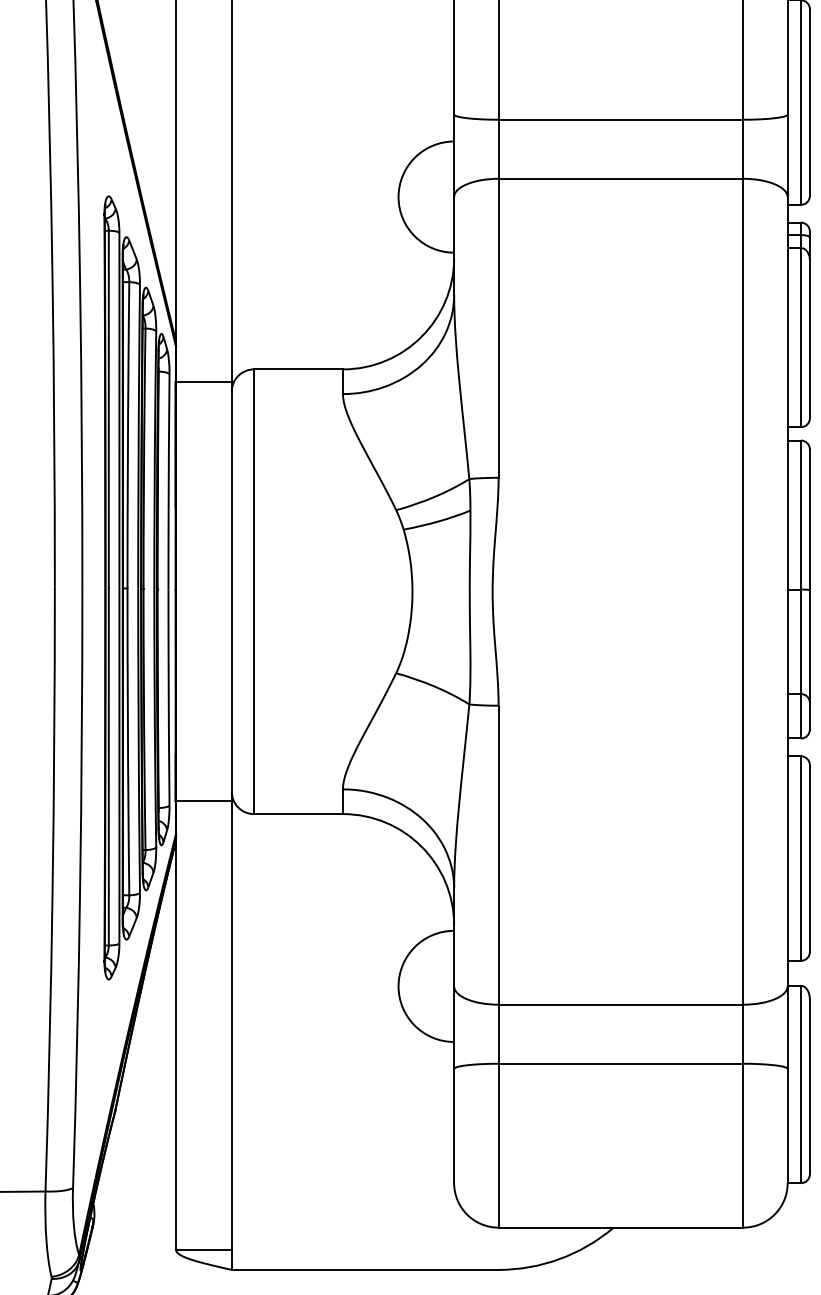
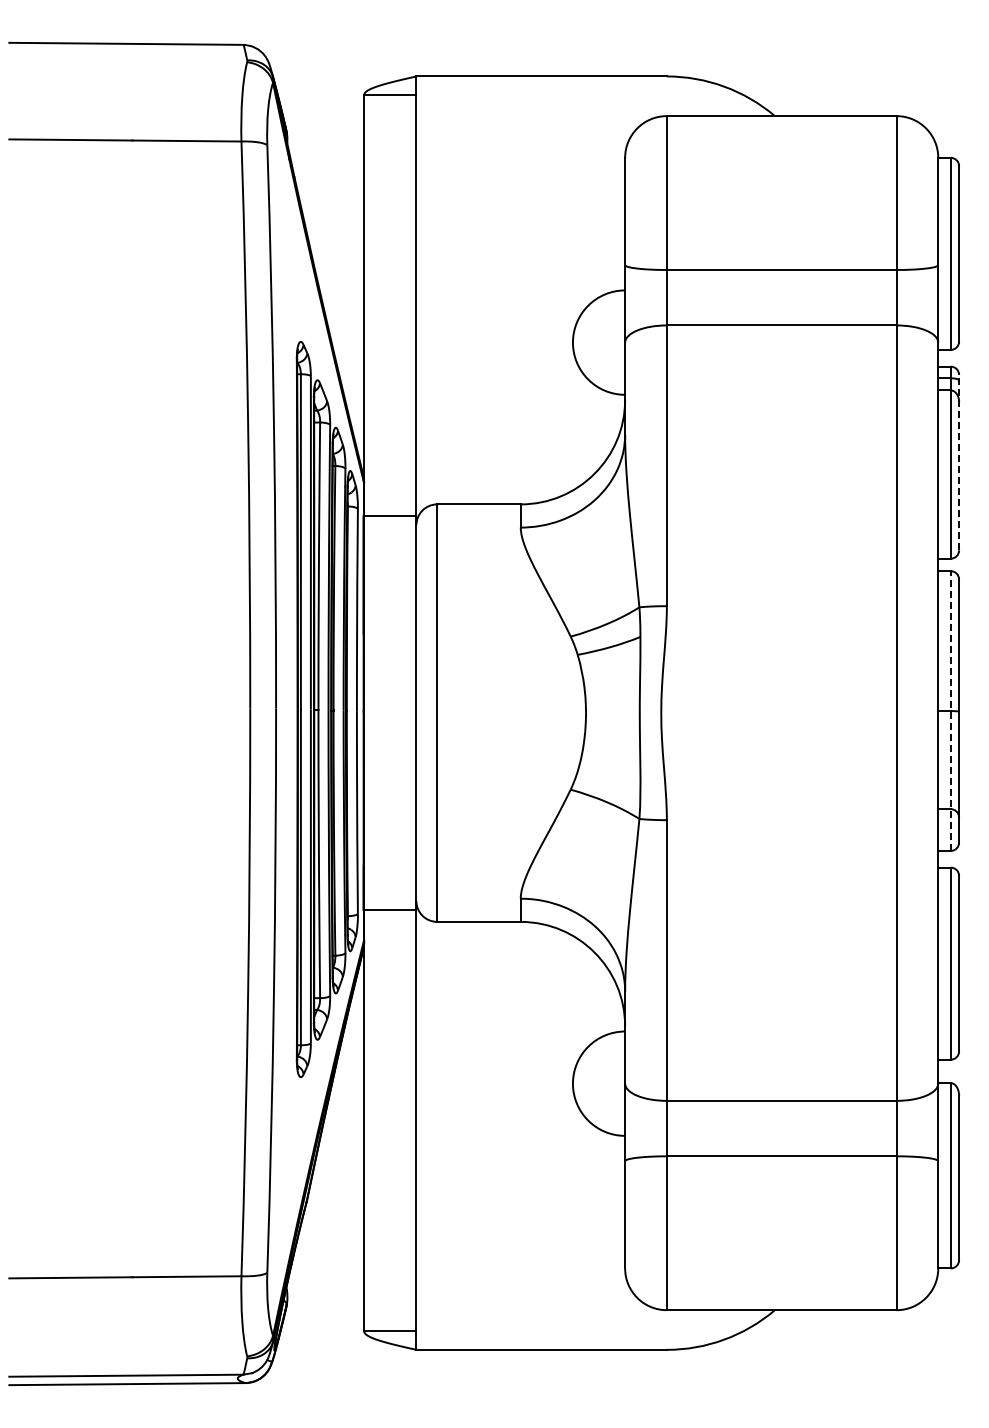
line: (810, 324) -> (959, 462), solid -> dashed
line: (800, 589) -> (950, 711), solid -> dashed

